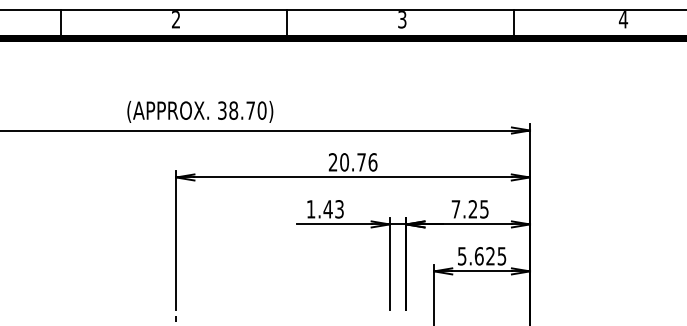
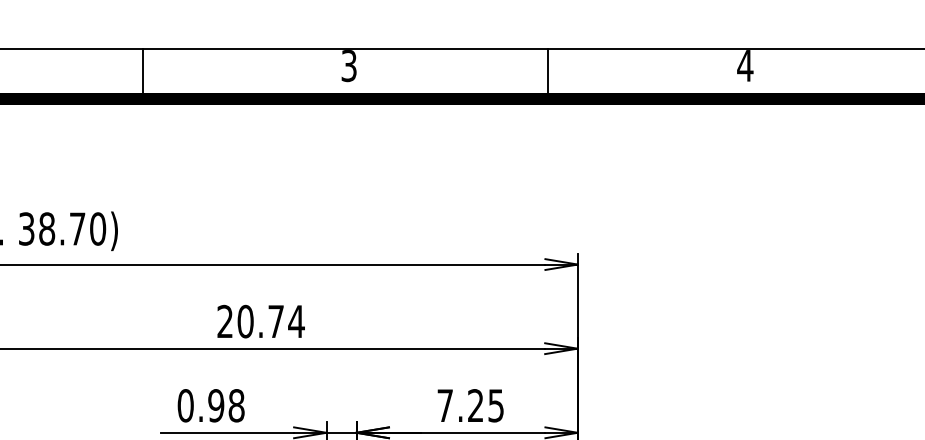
text: (372, 162) -> (295, 321), 20.76 -> 20.74
text: (324, 209) -> (209, 406), 1.43 -> 0.98

